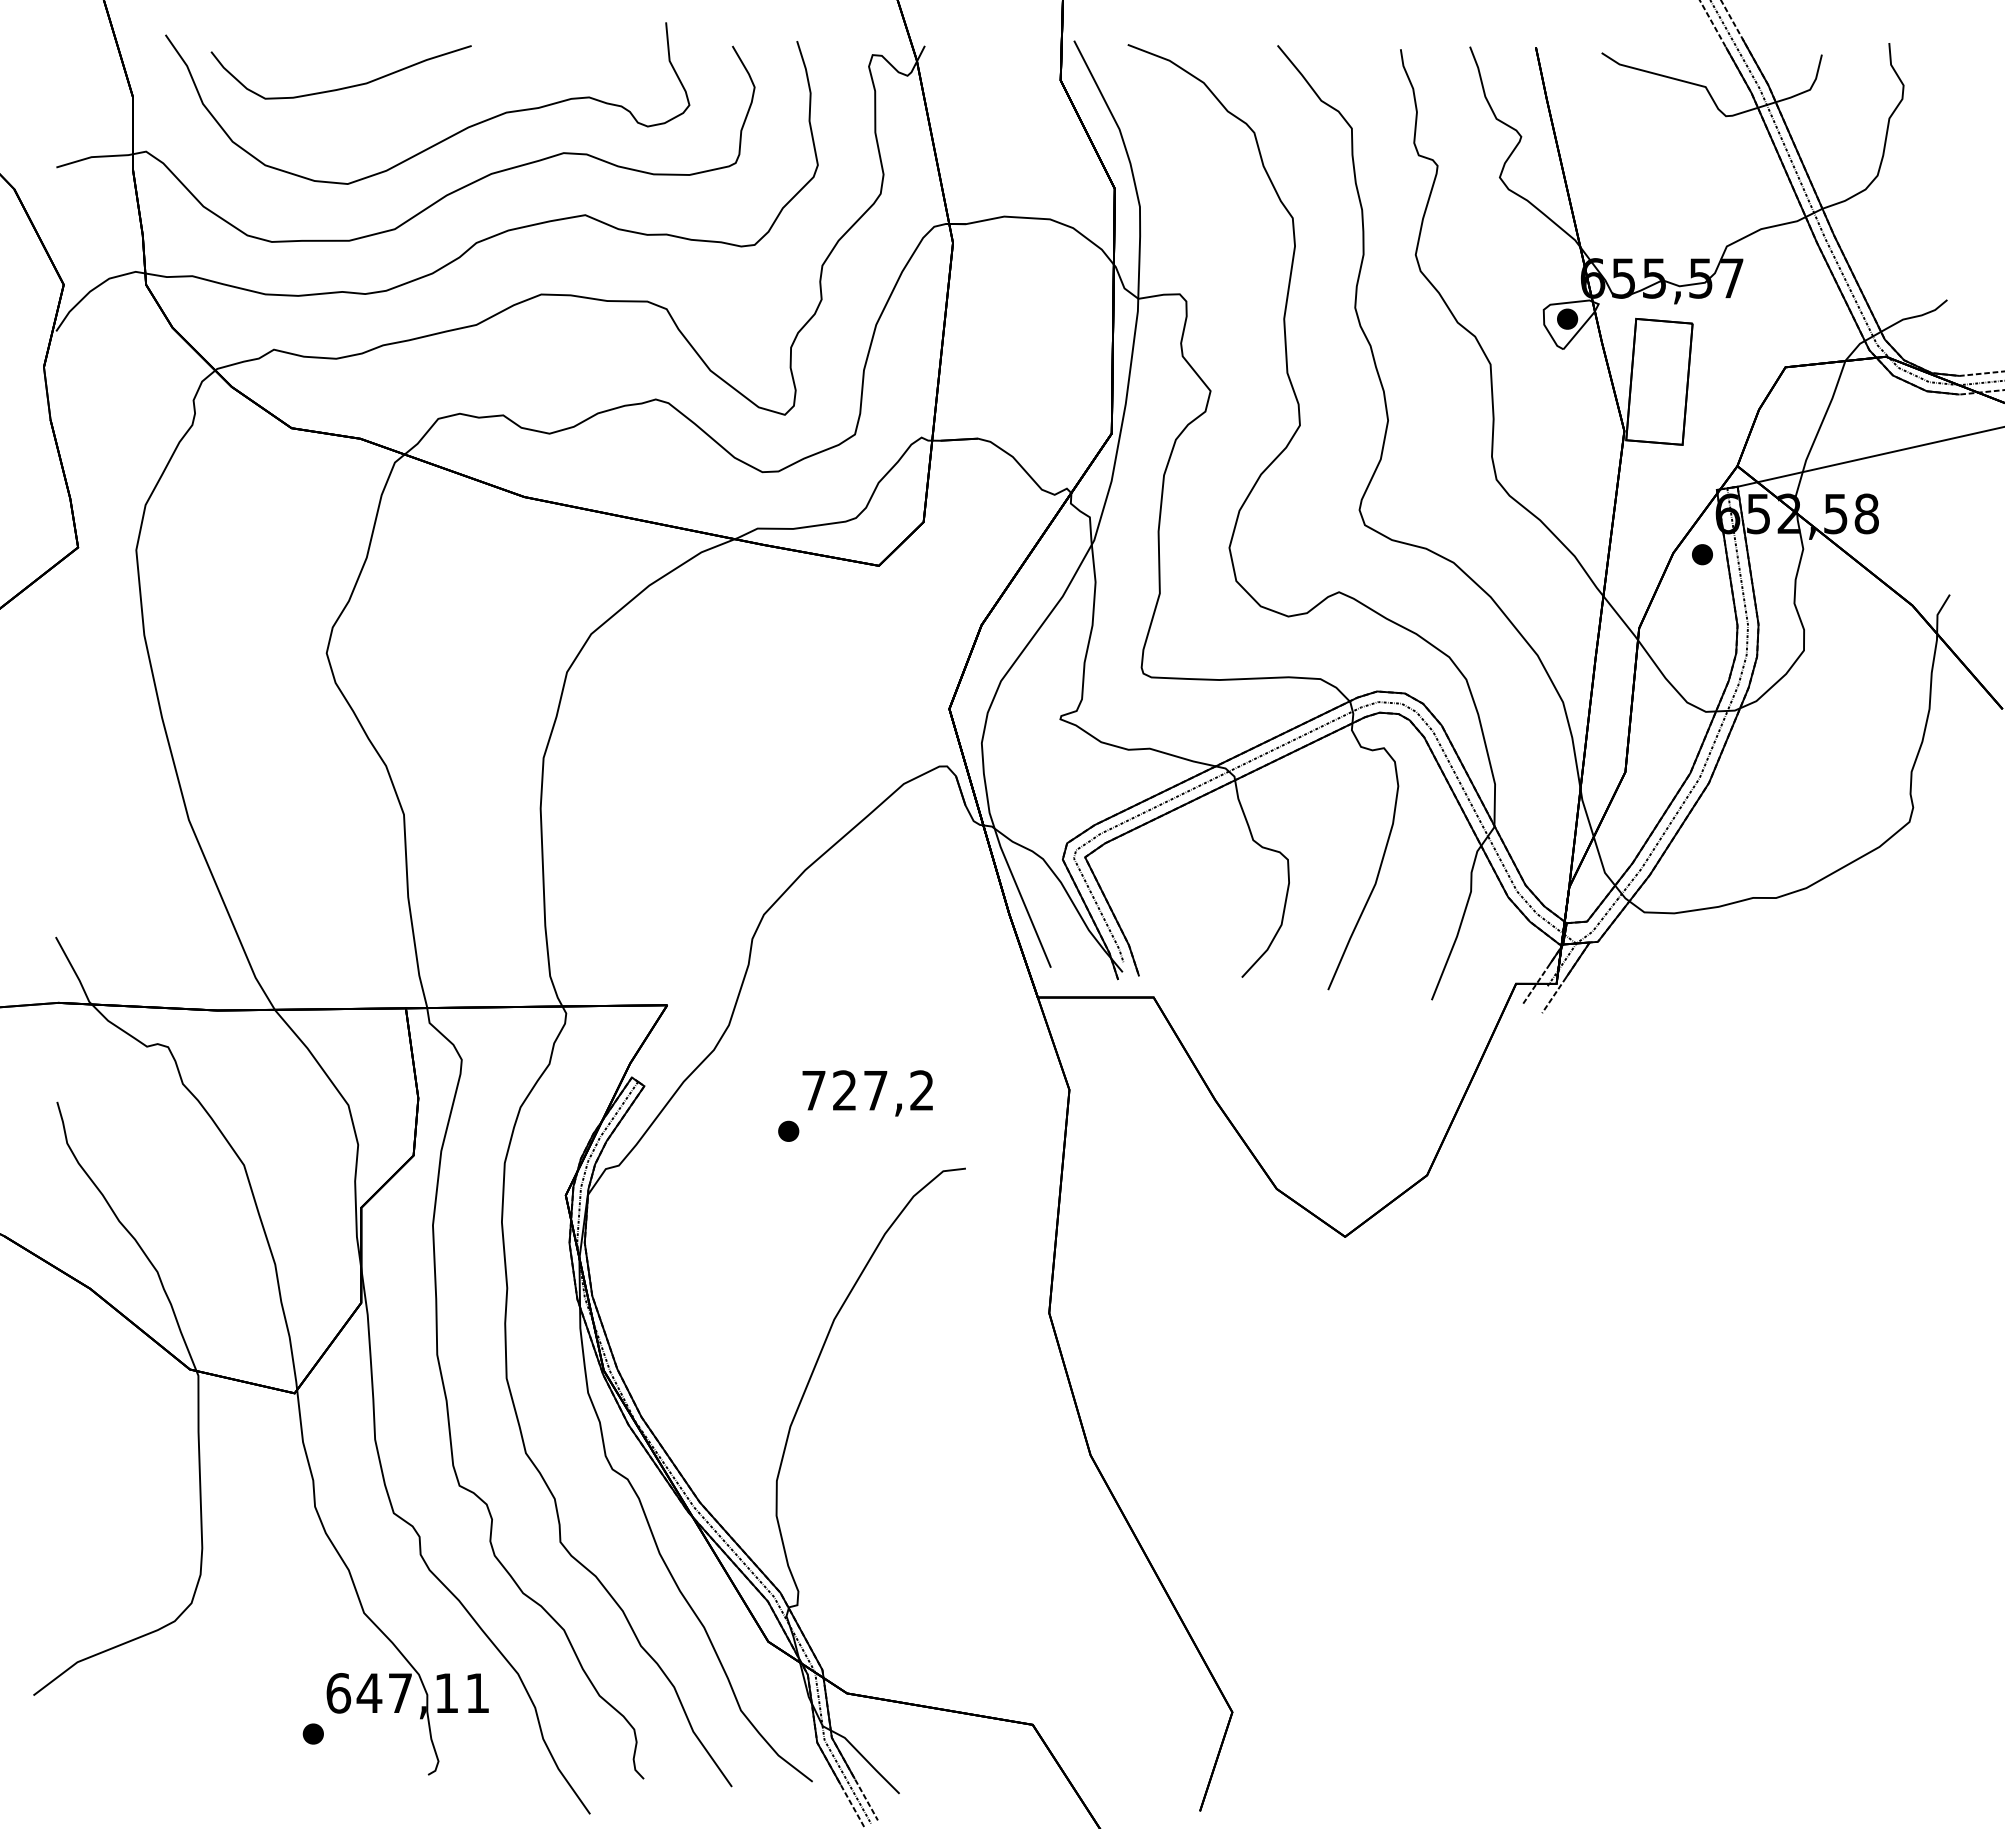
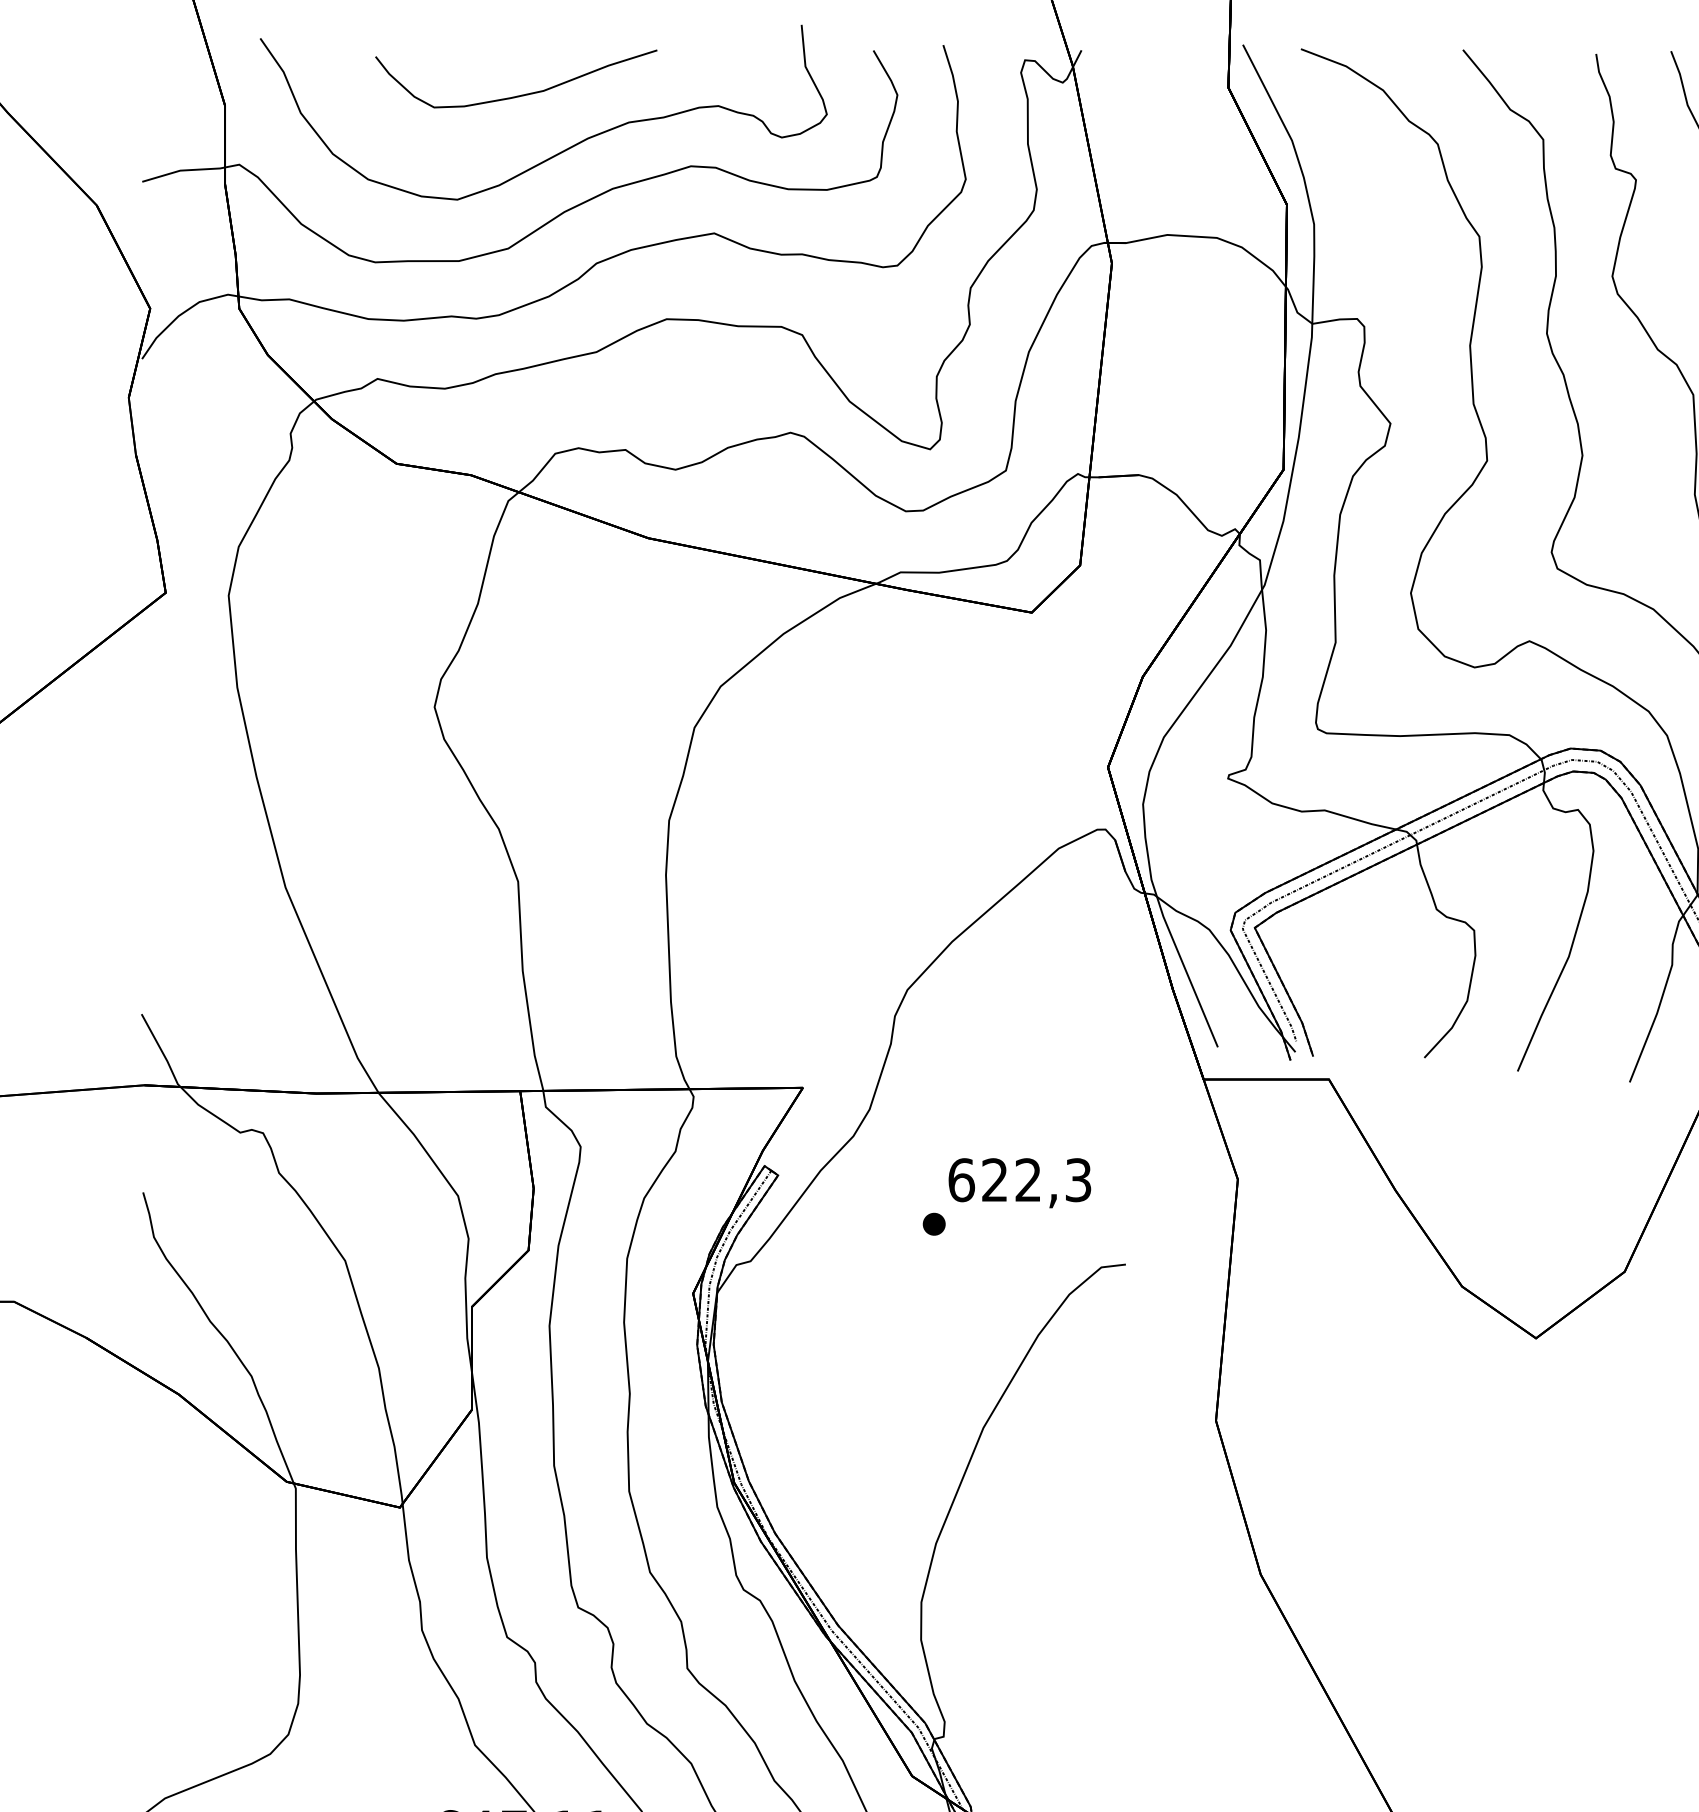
part: (342, 87) -> (517, 95), moved
text: (867, 1090) -> (1019, 1180), 727,2 -> 622,3

